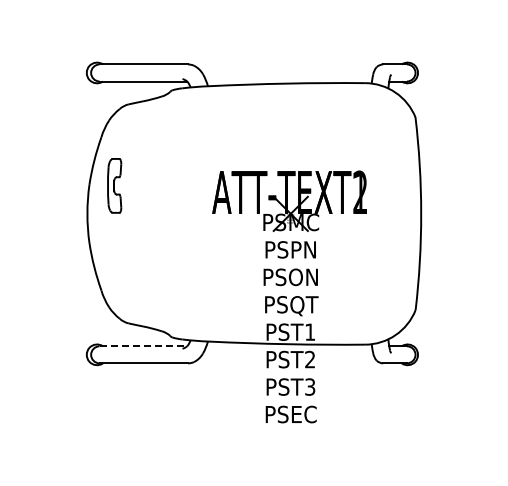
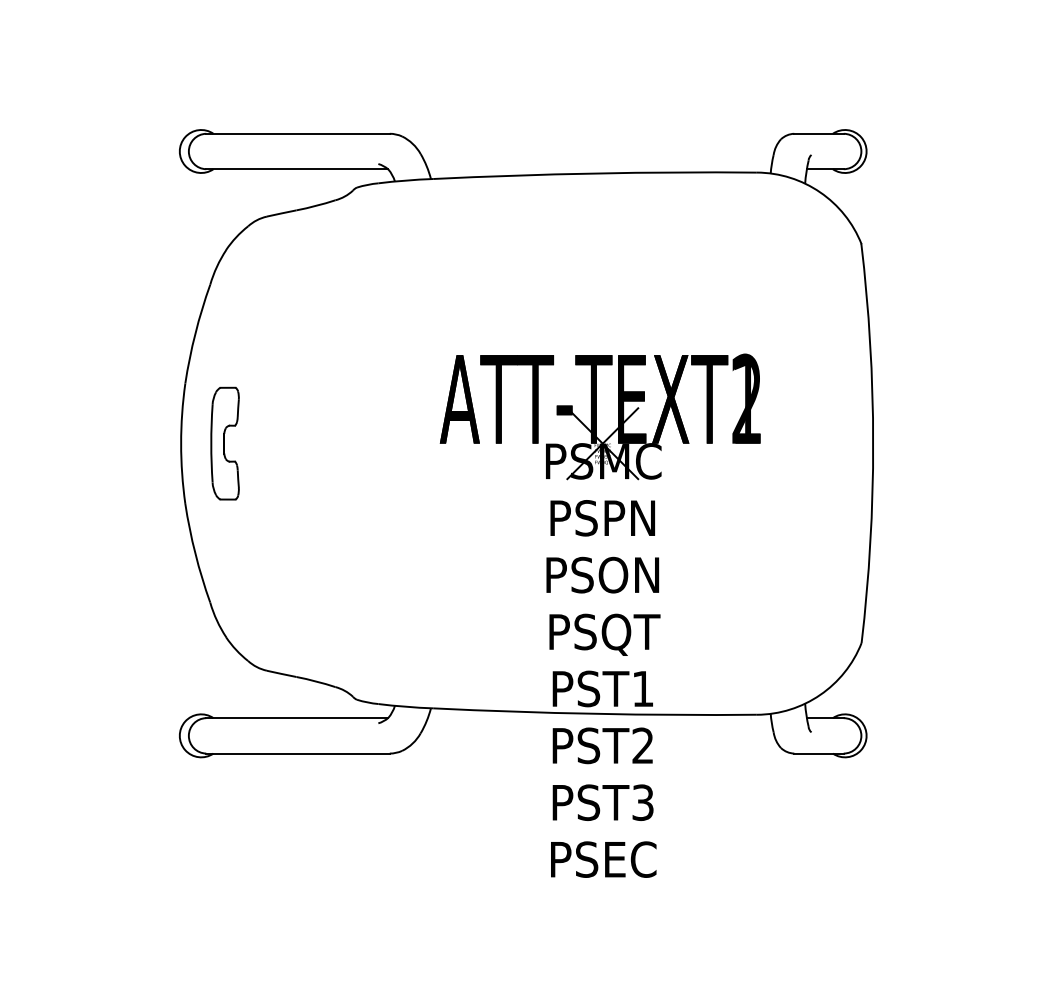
part: (114, 185) -> (224, 442), moved
line: (143, 346) -> (297, 718), dashed -> solid

